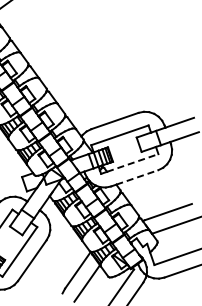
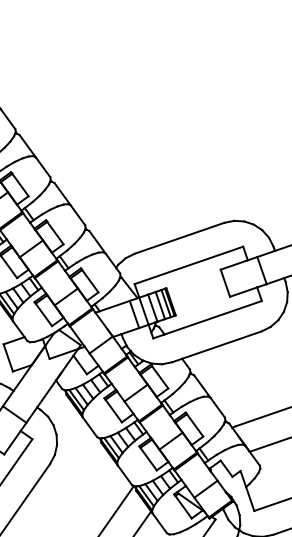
line: (133, 162) -> (214, 316), dashed -> solid
line: (137, 177) -> (222, 345), dashed -> solid

